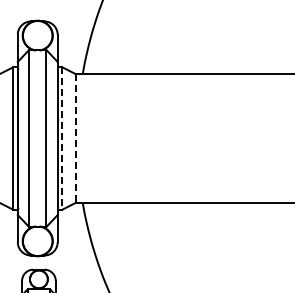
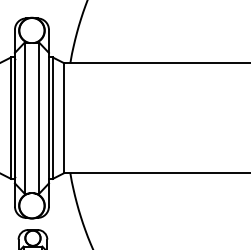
line: (62, 139) -> (53, 119), dashed -> solid
line: (75, 139) -> (64, 119), dashed -> solid

